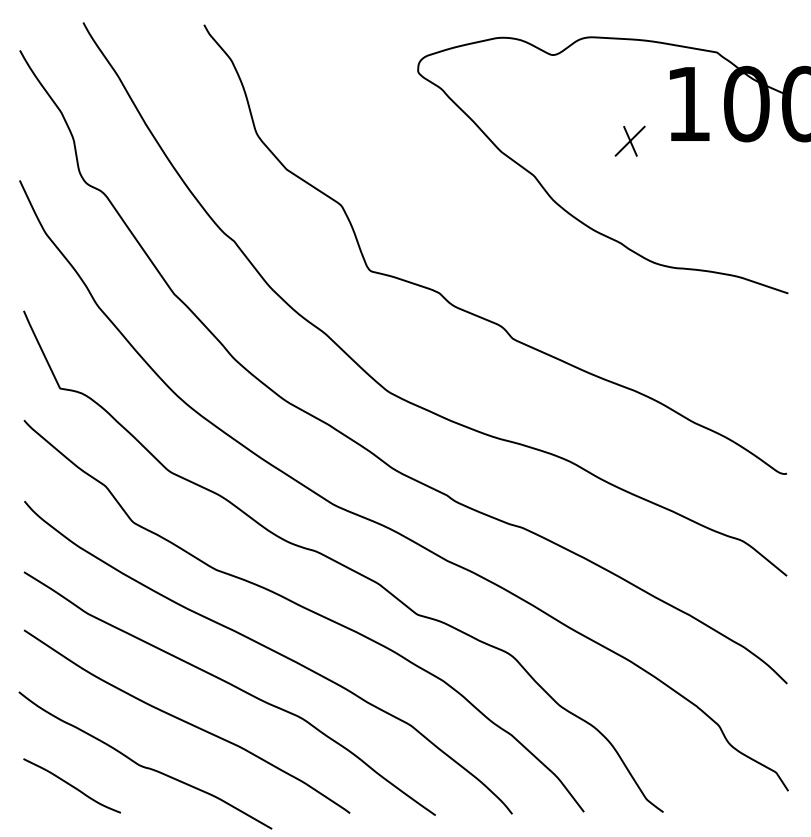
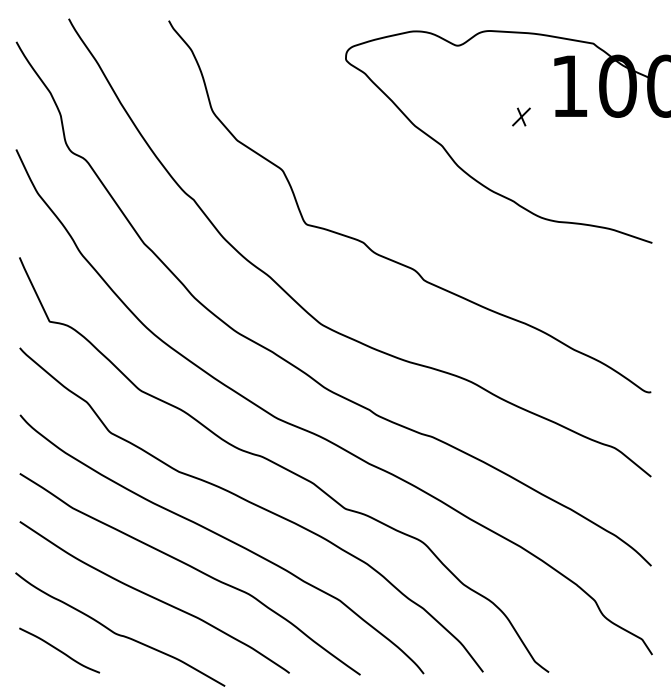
part: (630, 140) -> (521, 116), size x0.7

